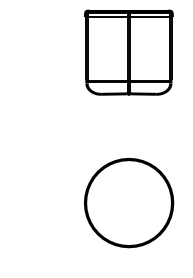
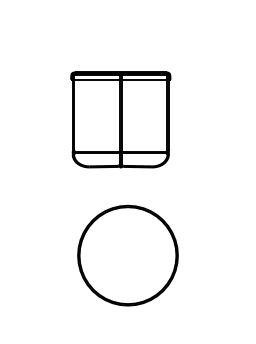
part: (128, 52) -> (120, 119), moved

